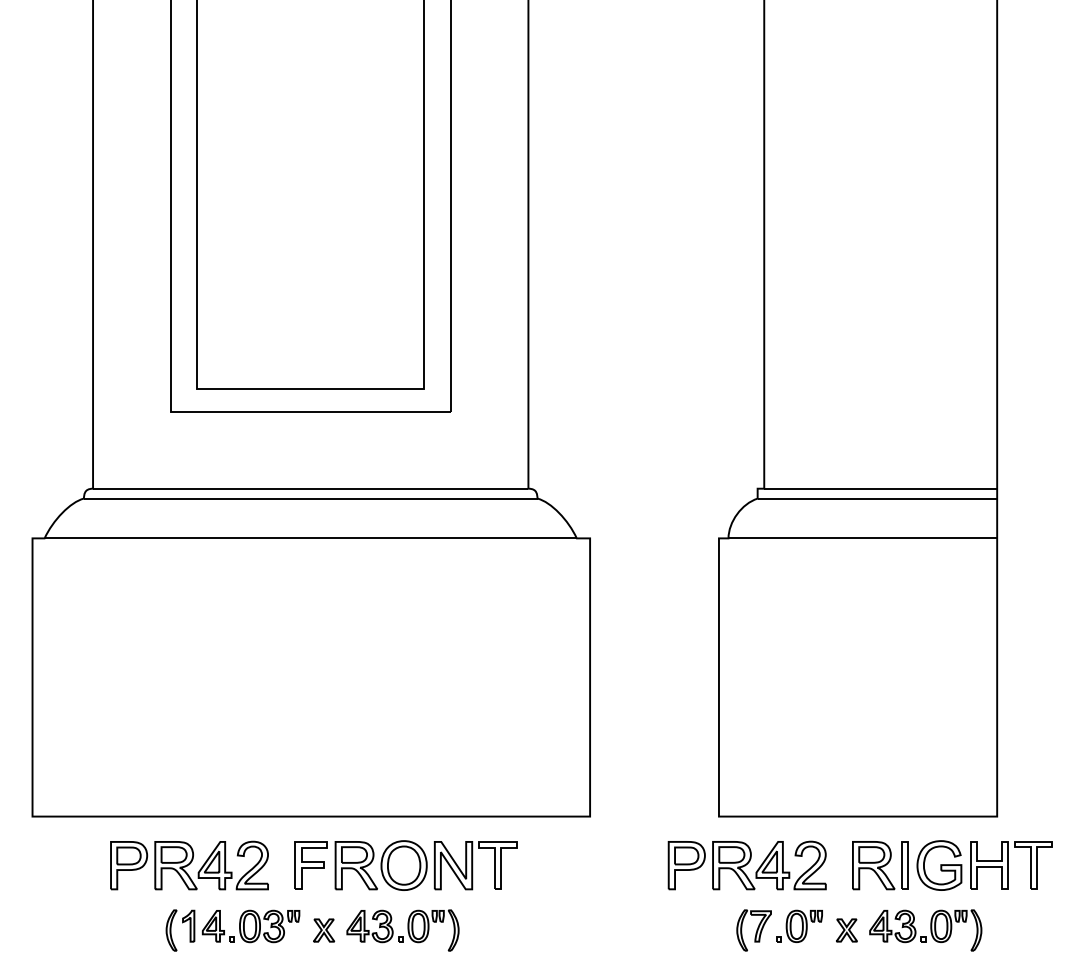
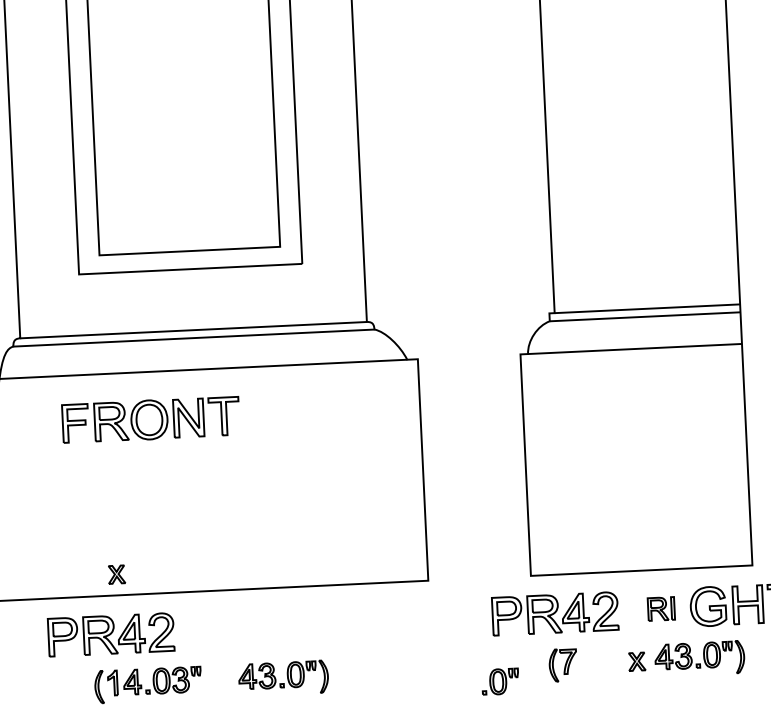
part: (405, 865) -> (150, 419), moved
part: (880, 865) -> (661, 608), size x0.6
part: (799, 925) -> (500, 681), moved
part: (324, 930) -> (117, 574), moved

